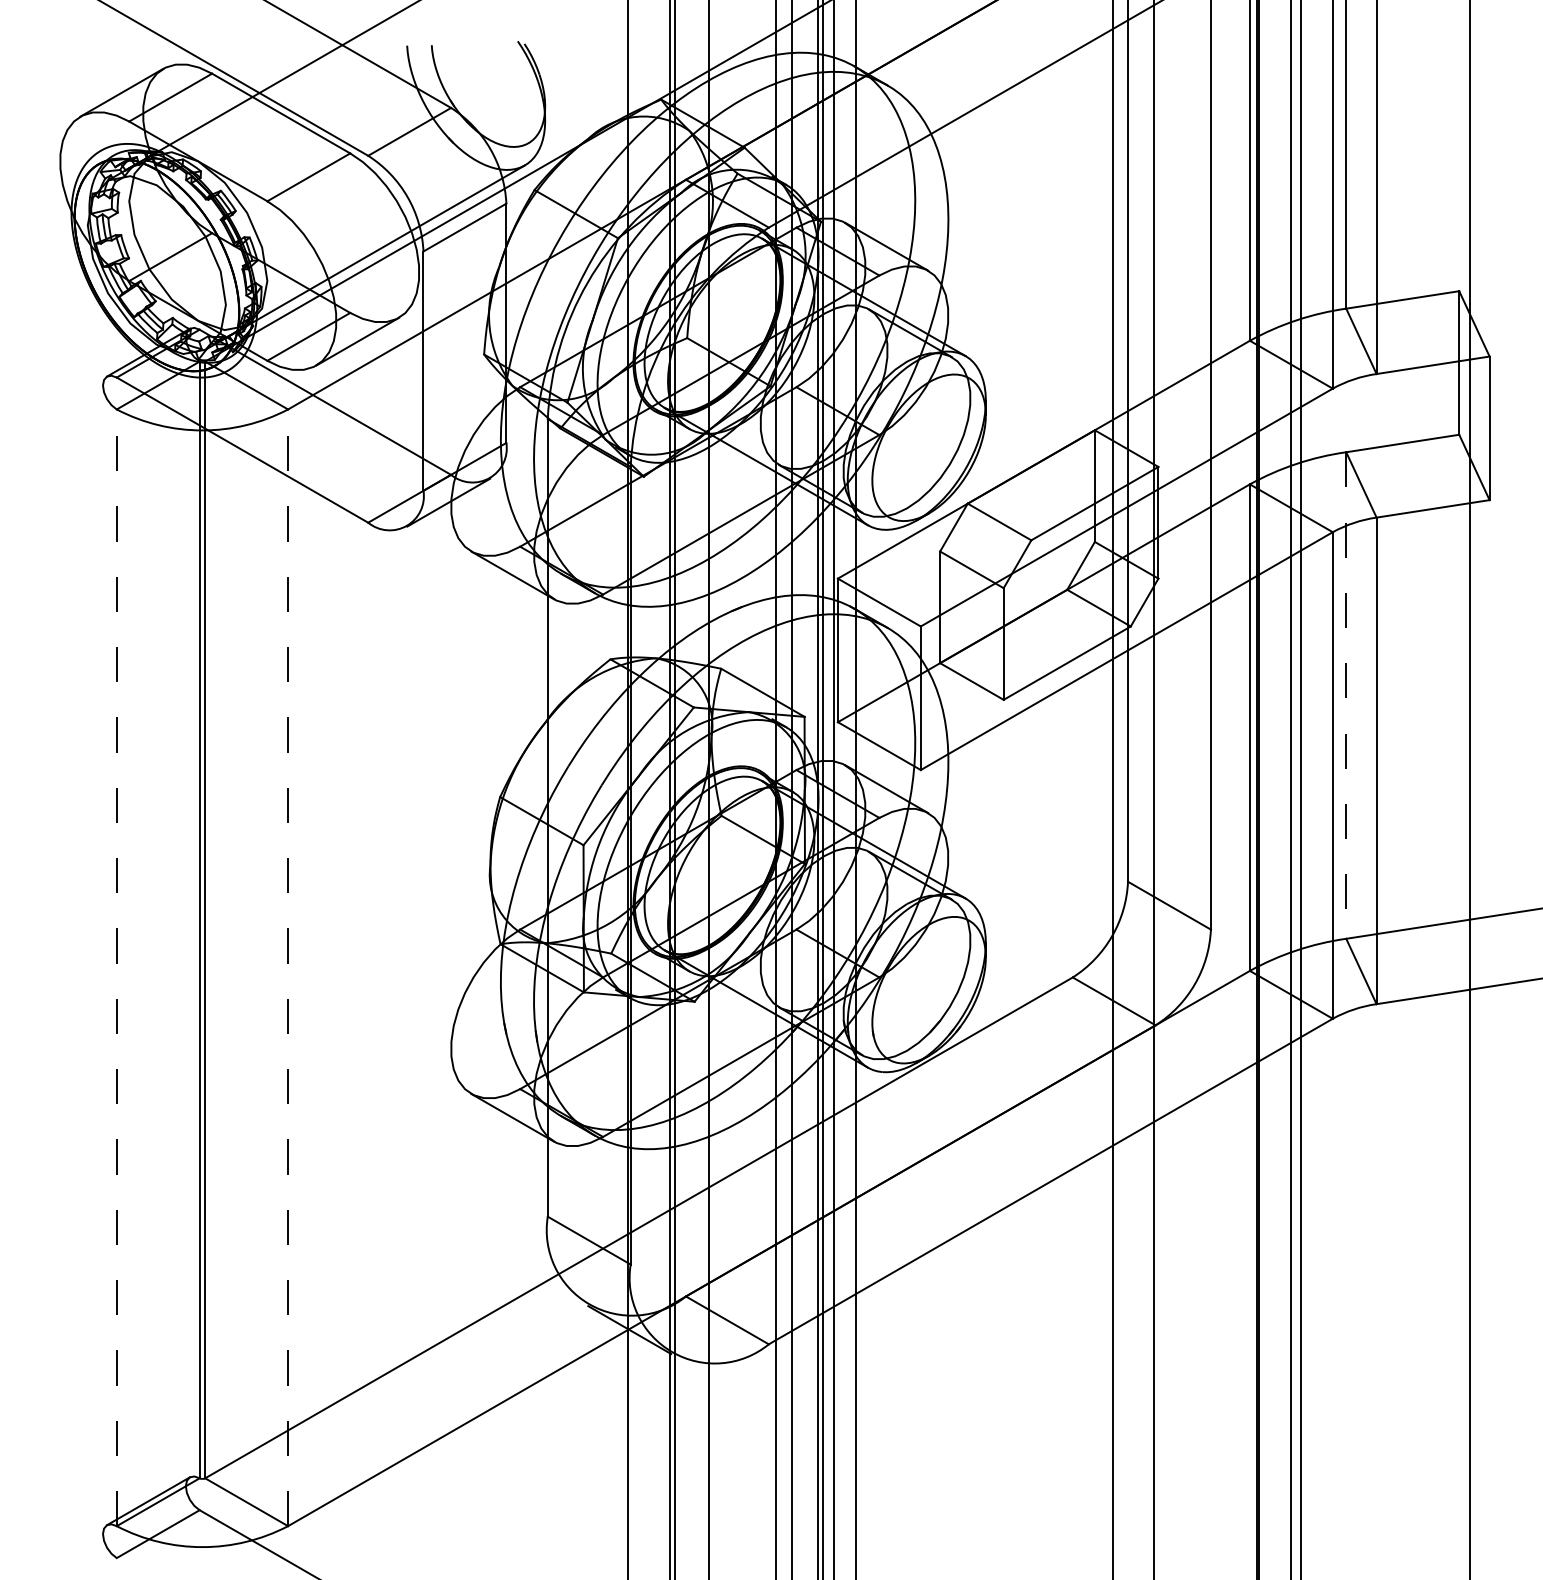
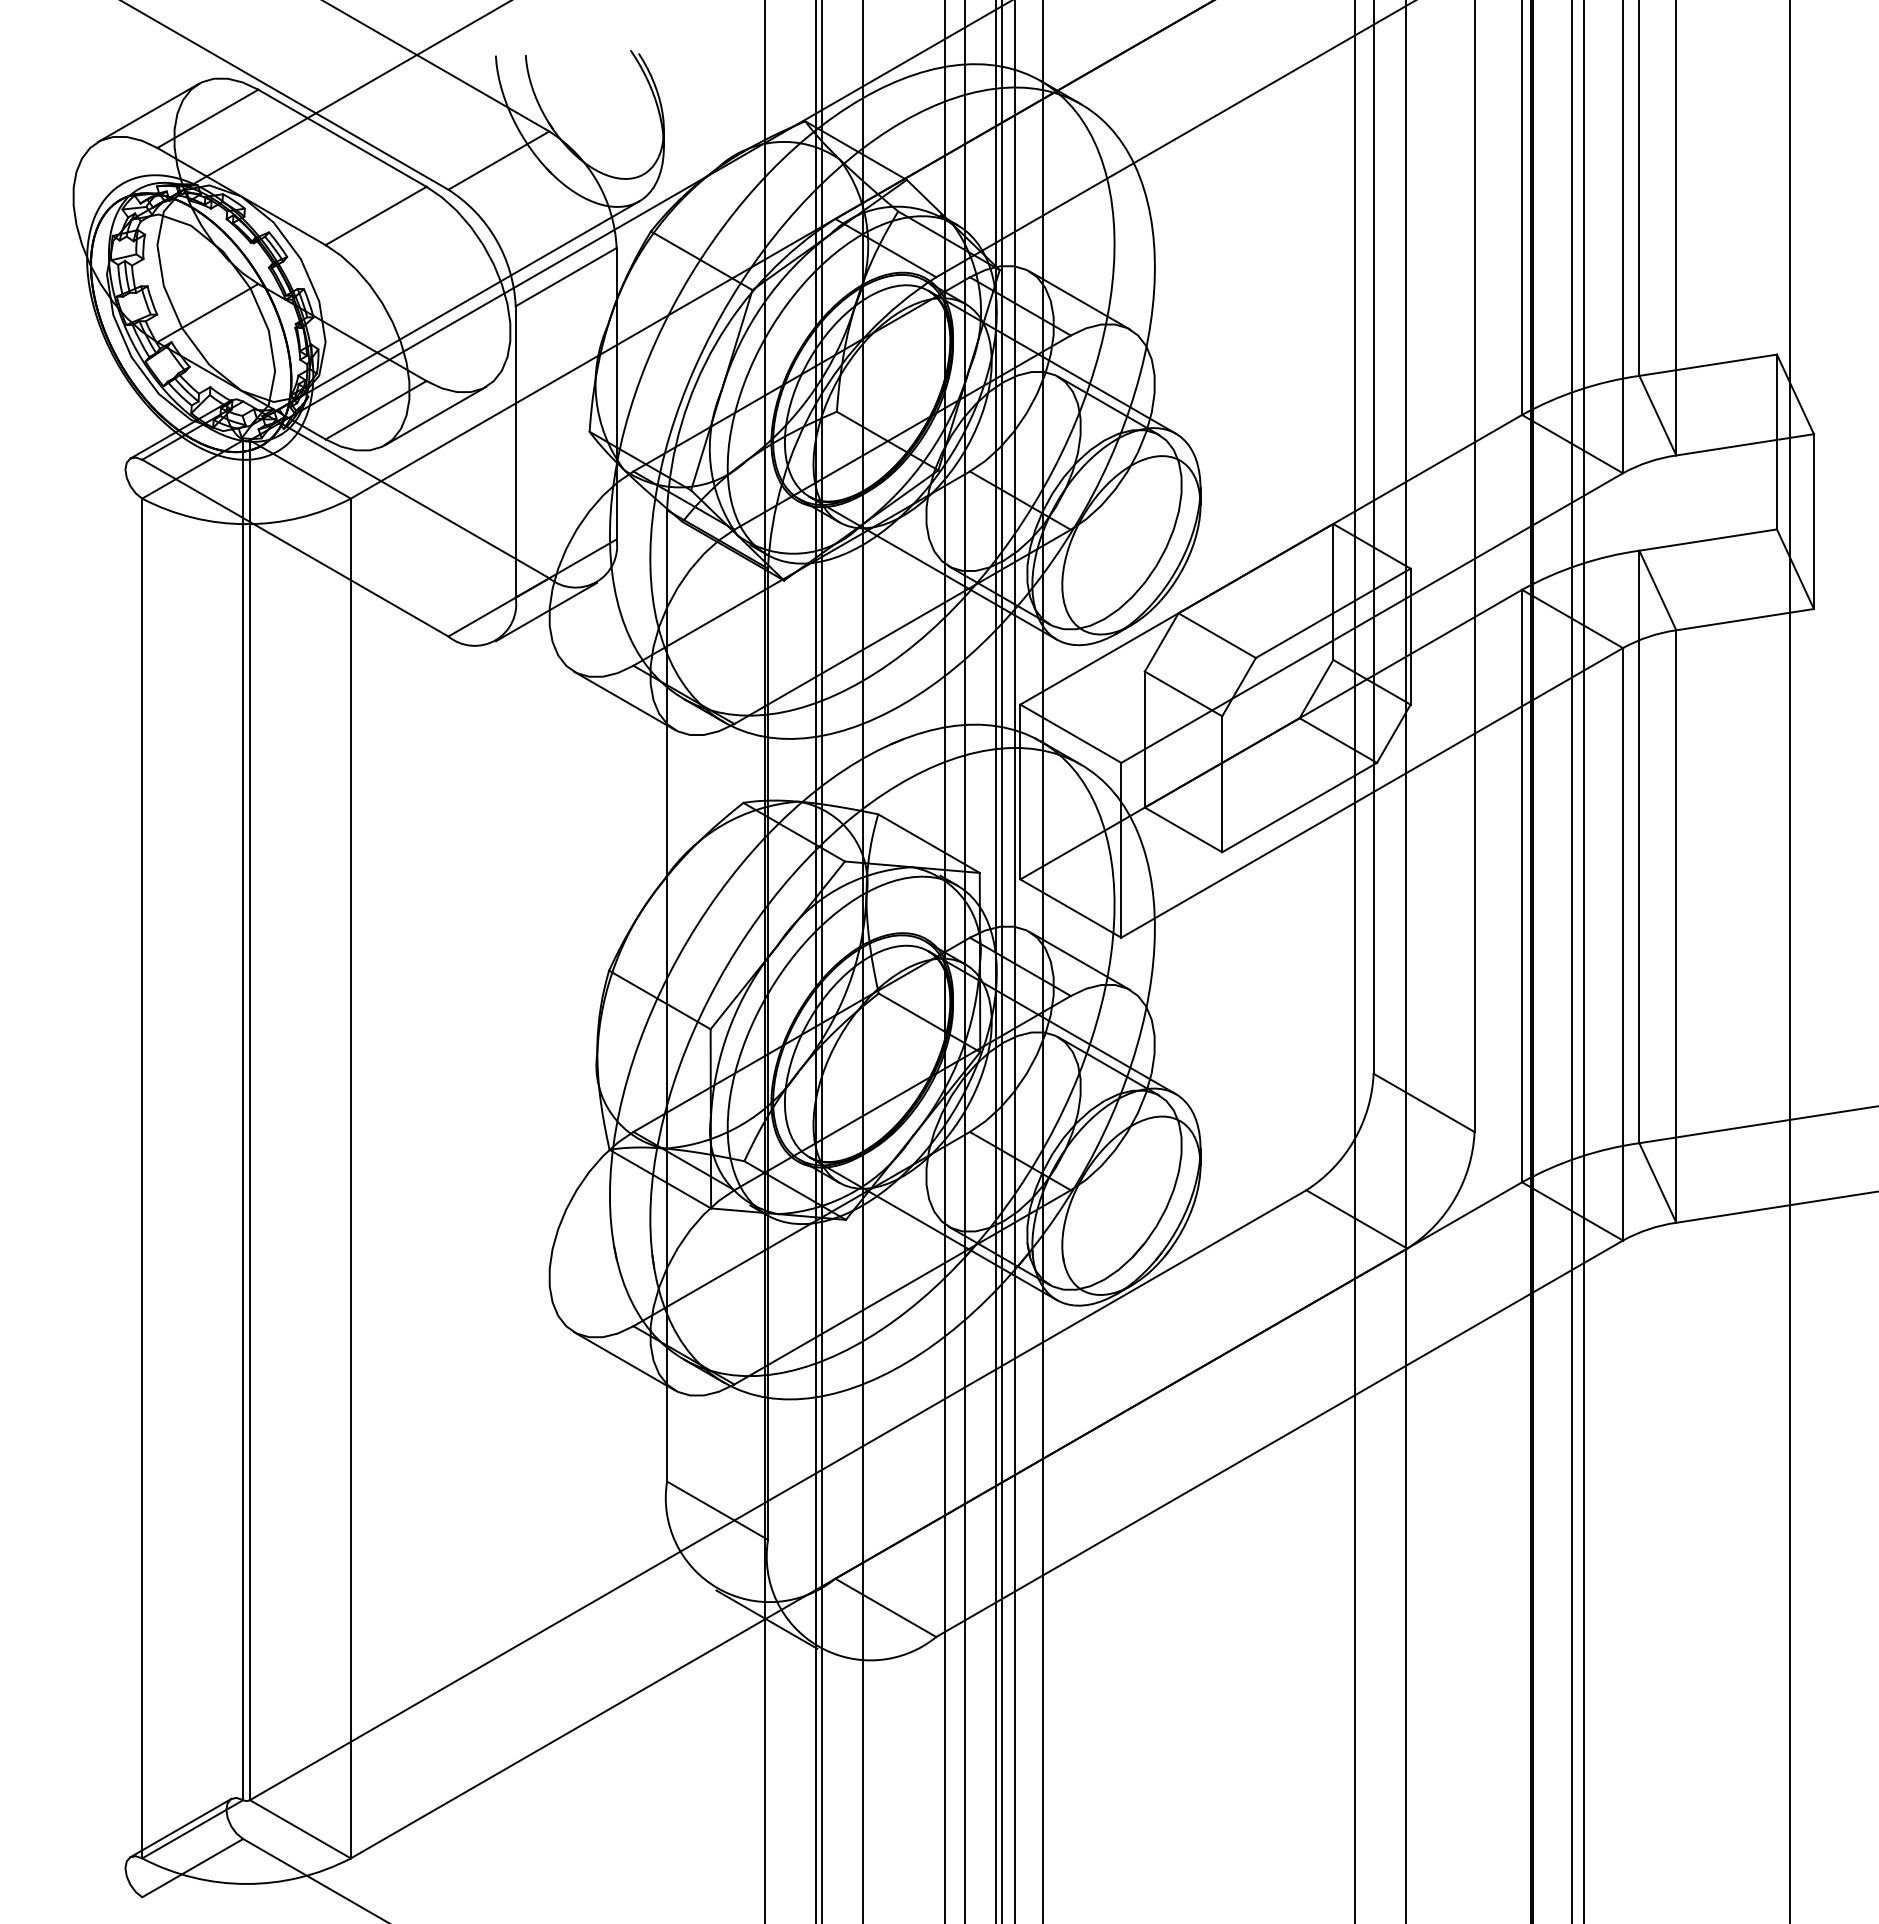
line: (1346, 696) -> (1639, 848), dashed -> solid
line: (116, 967) -> (141, 1178), dashed -> solid
line: (288, 967) -> (351, 1178), dashed -> solid

